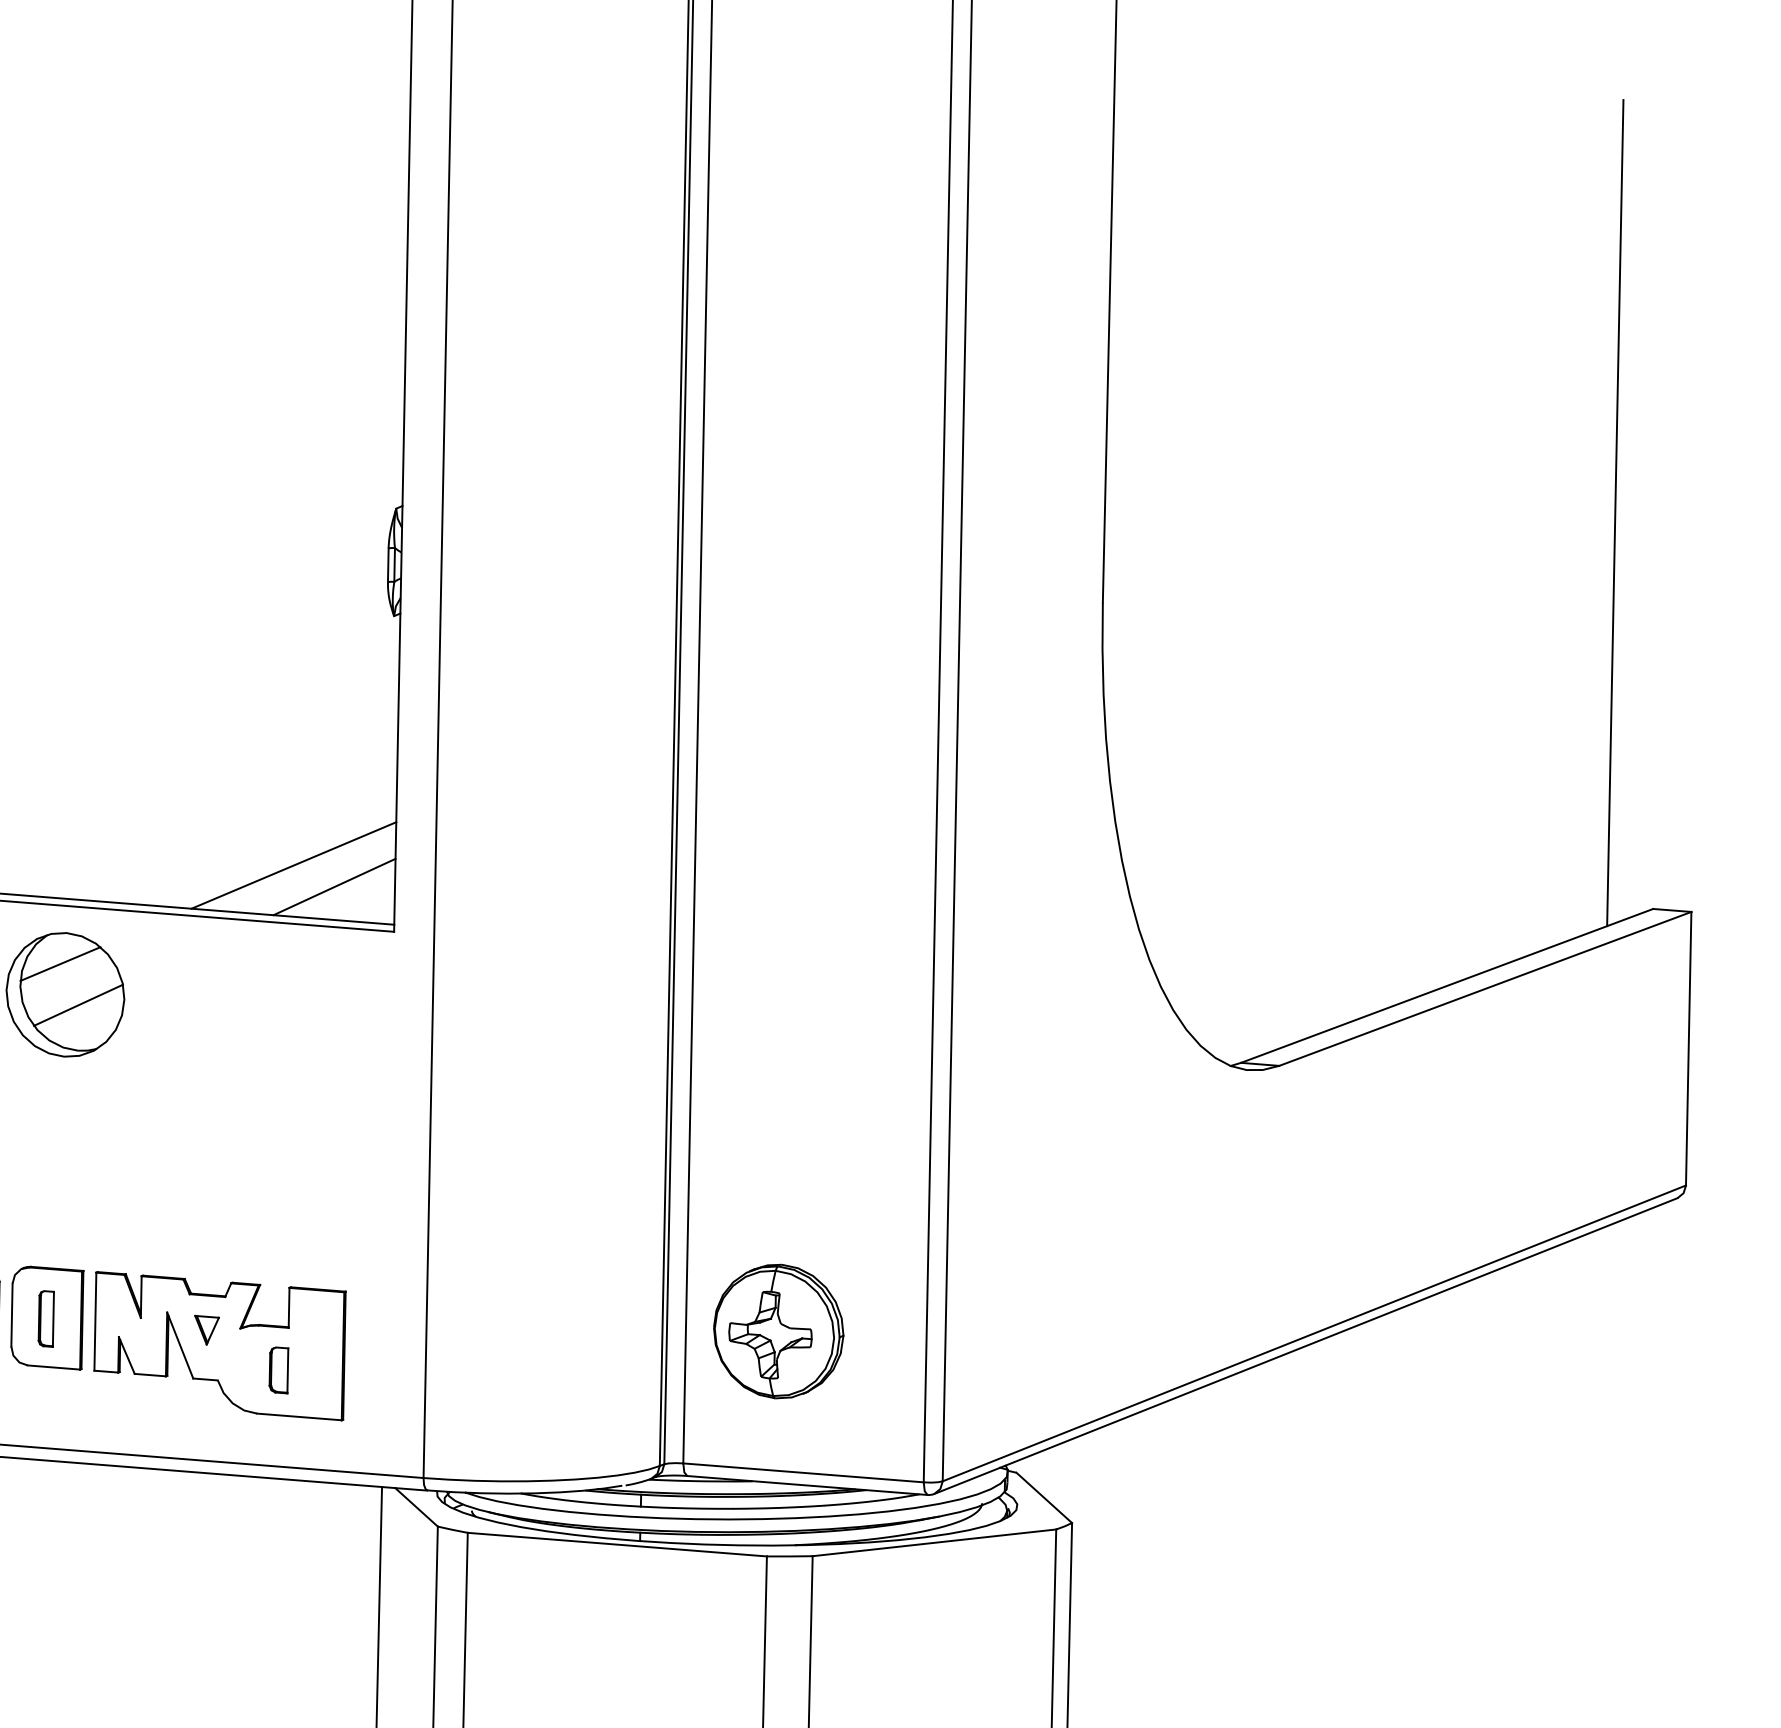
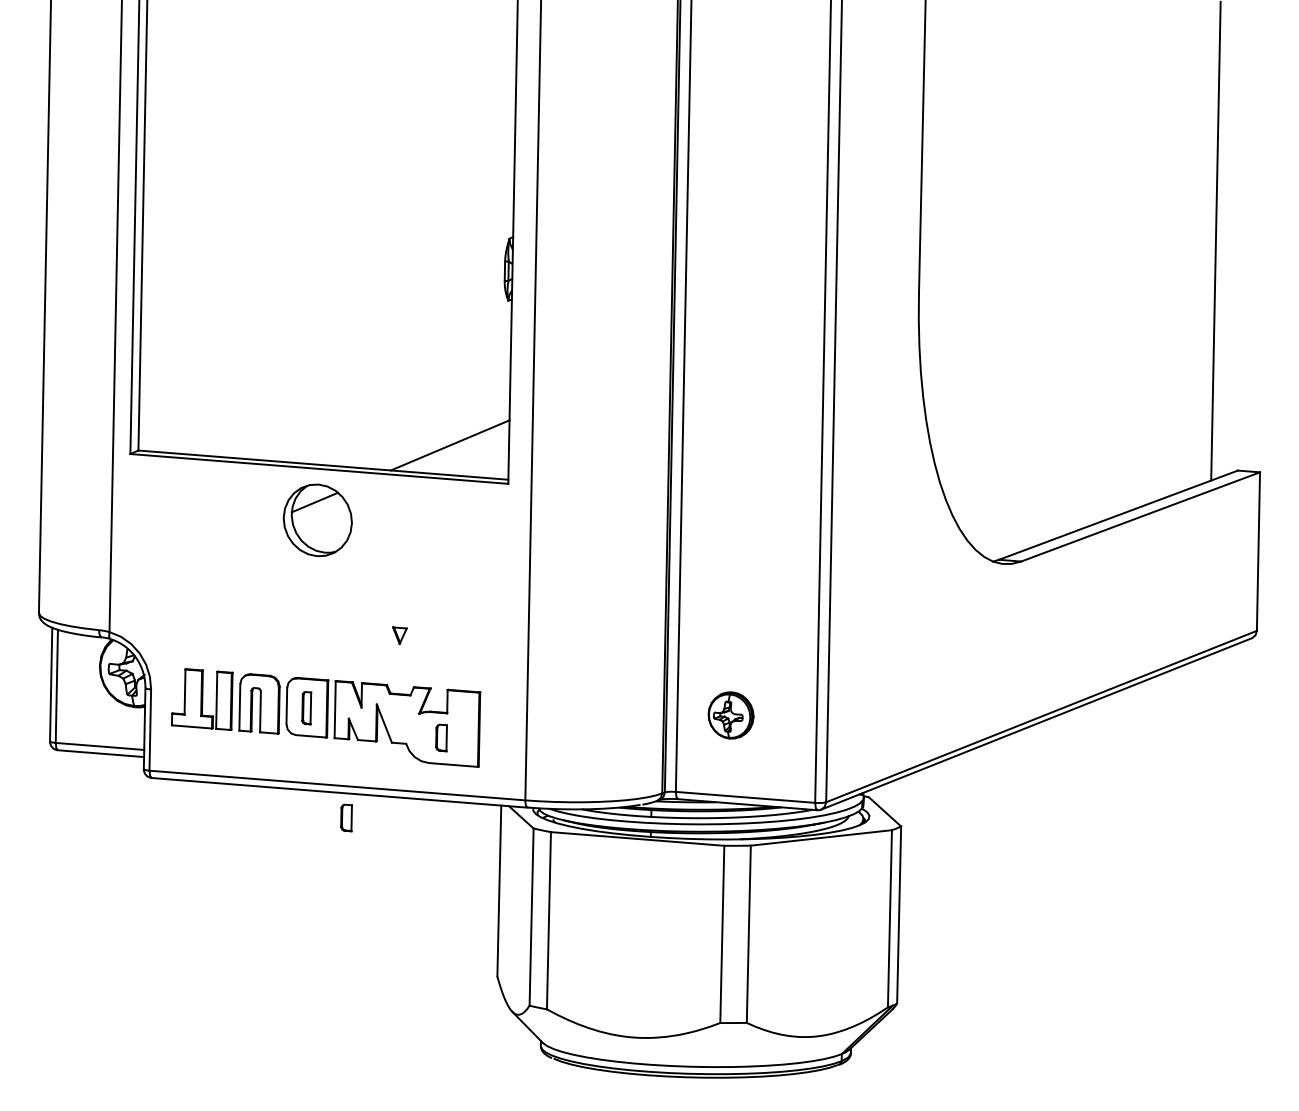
line: (334, 886) -> (473, 457), removed
line: (78, 1005) -> (325, 526), removed
part: (206, 1329) -> (399, 635), moved
part: (777, 1331) -> (730, 715), size x0.6
part: (114, 1507) -> (346, 817), added

